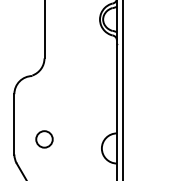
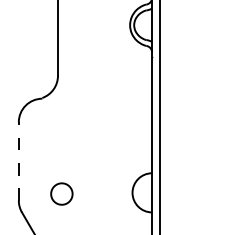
line: (14, 123) -> (18, 160), solid -> dashed
circle: (44, 139) -> (61, 194), moved

